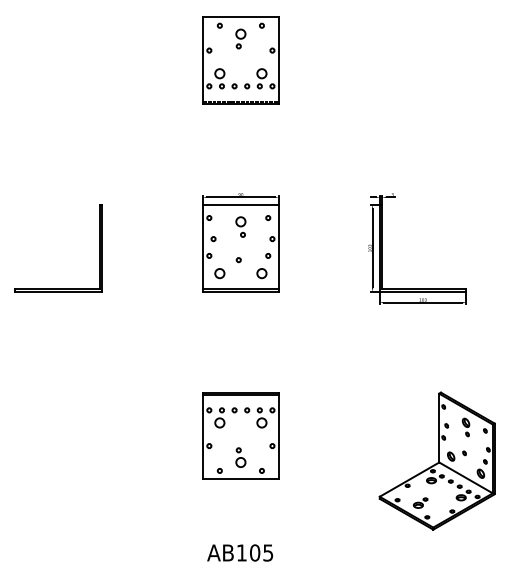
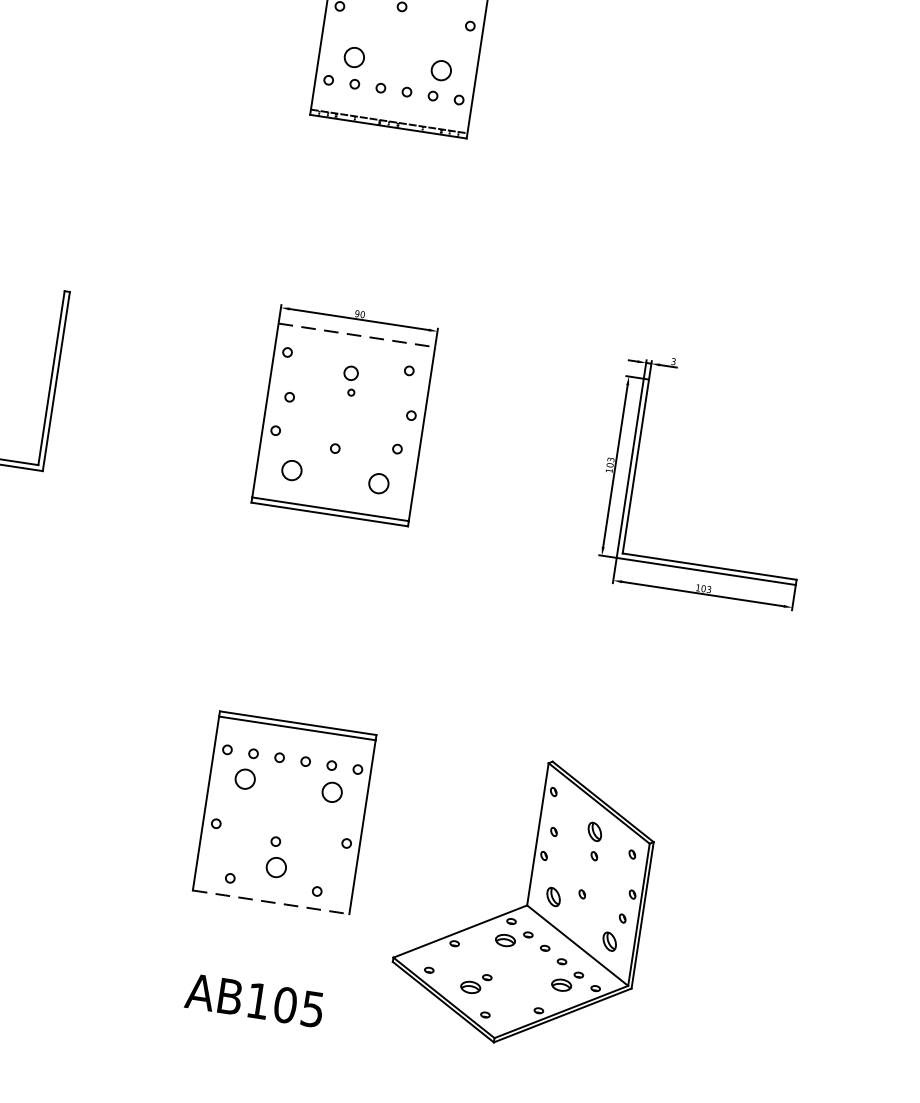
line: (240, 205) -> (355, 336), solid -> dashed
part: (240, 226) -> (349, 379), size x0.7
part: (436, 460) -> (522, 900), moved
line: (240, 479) -> (270, 902), solid -> dashed
text: (240, 552) -> (255, 999), moved

